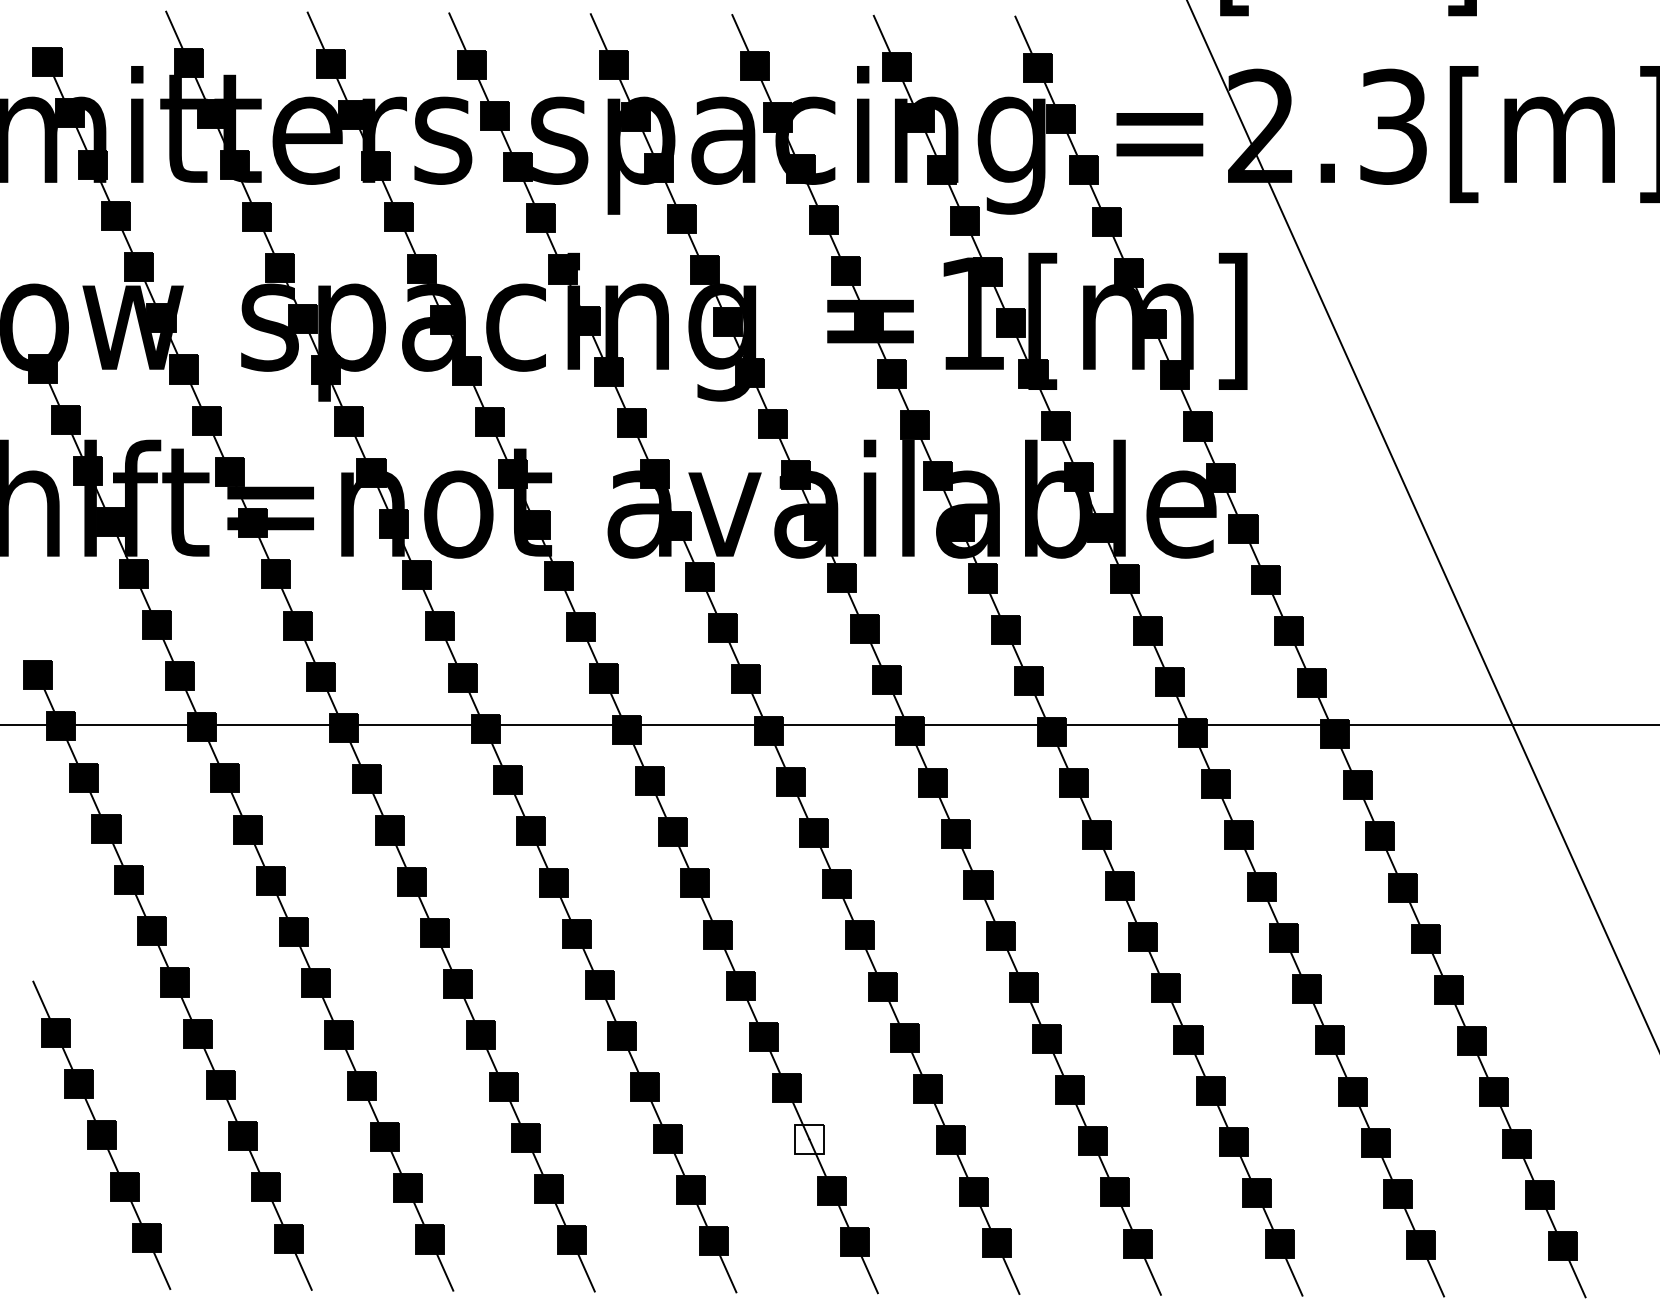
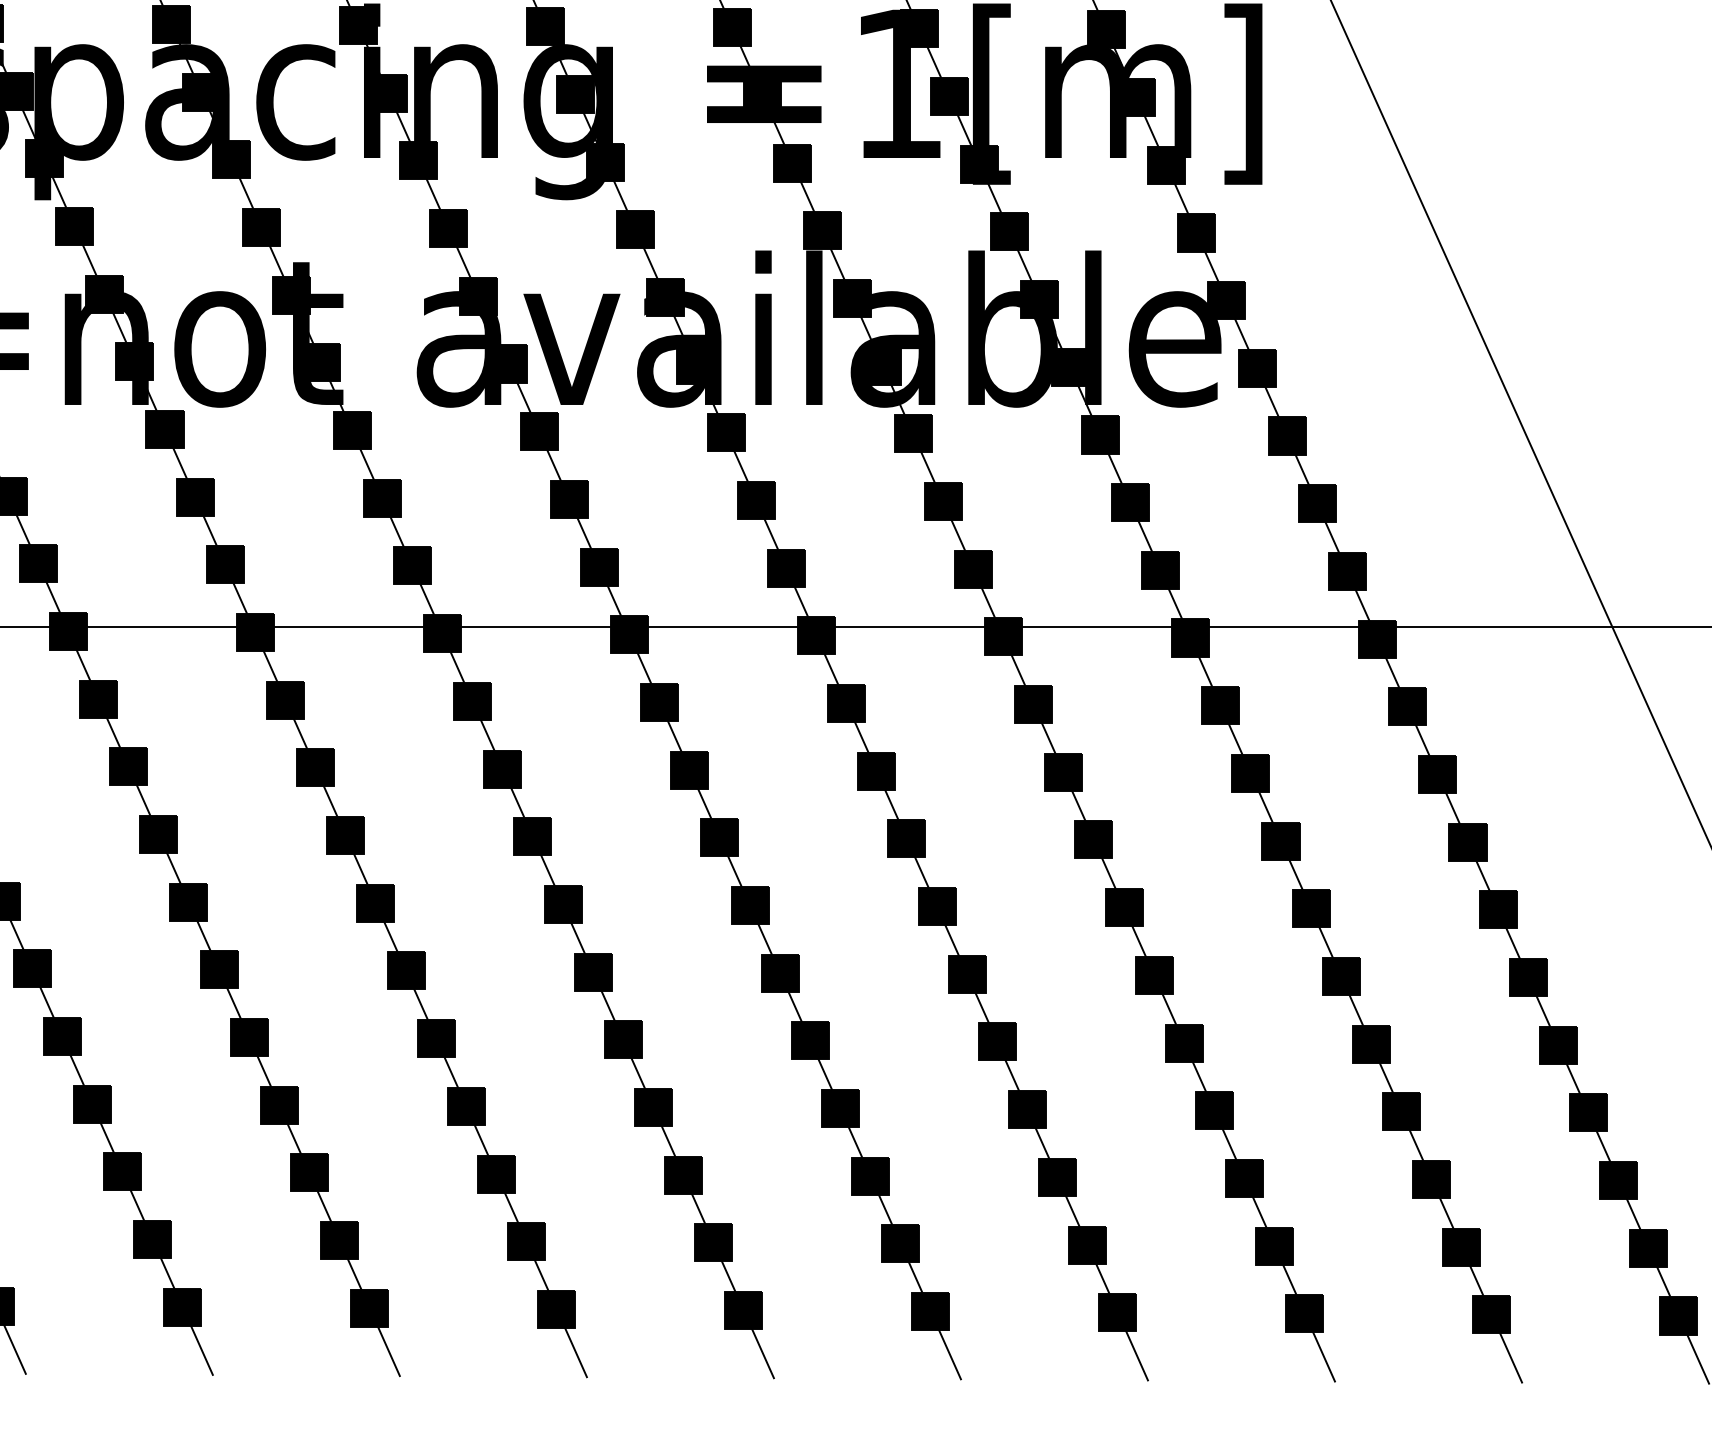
fill: (809, 1139) -> (683, 1175), added

